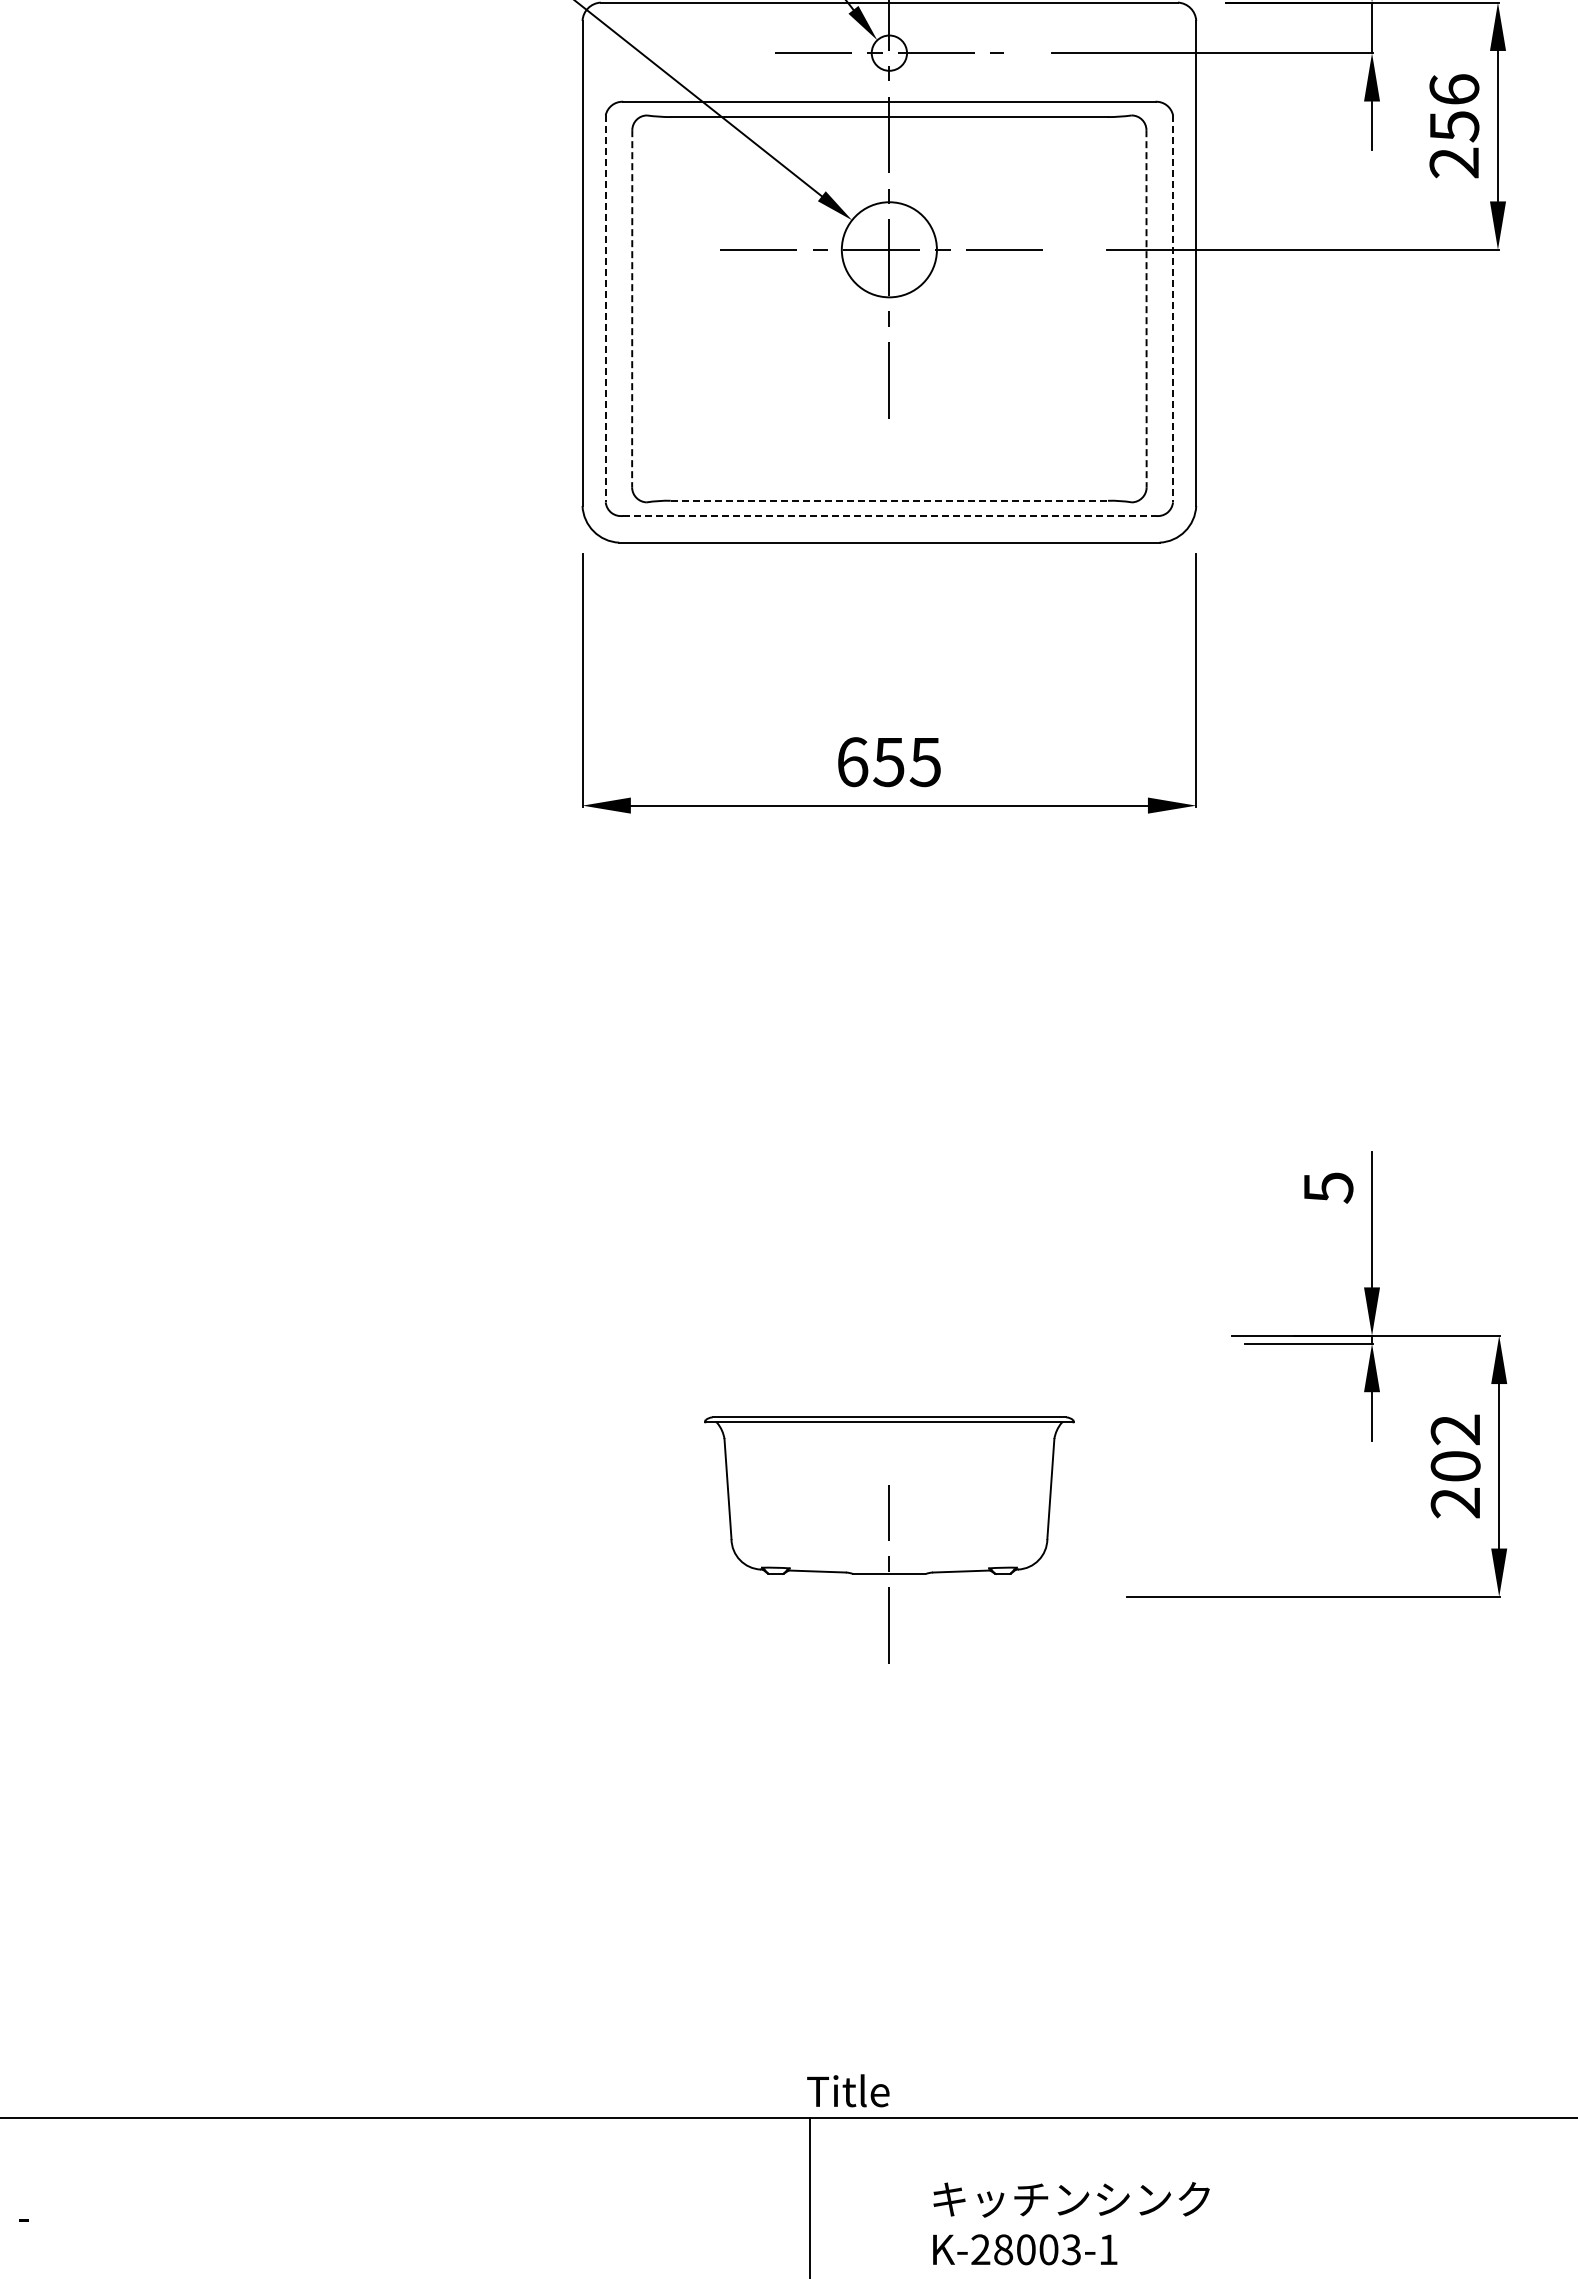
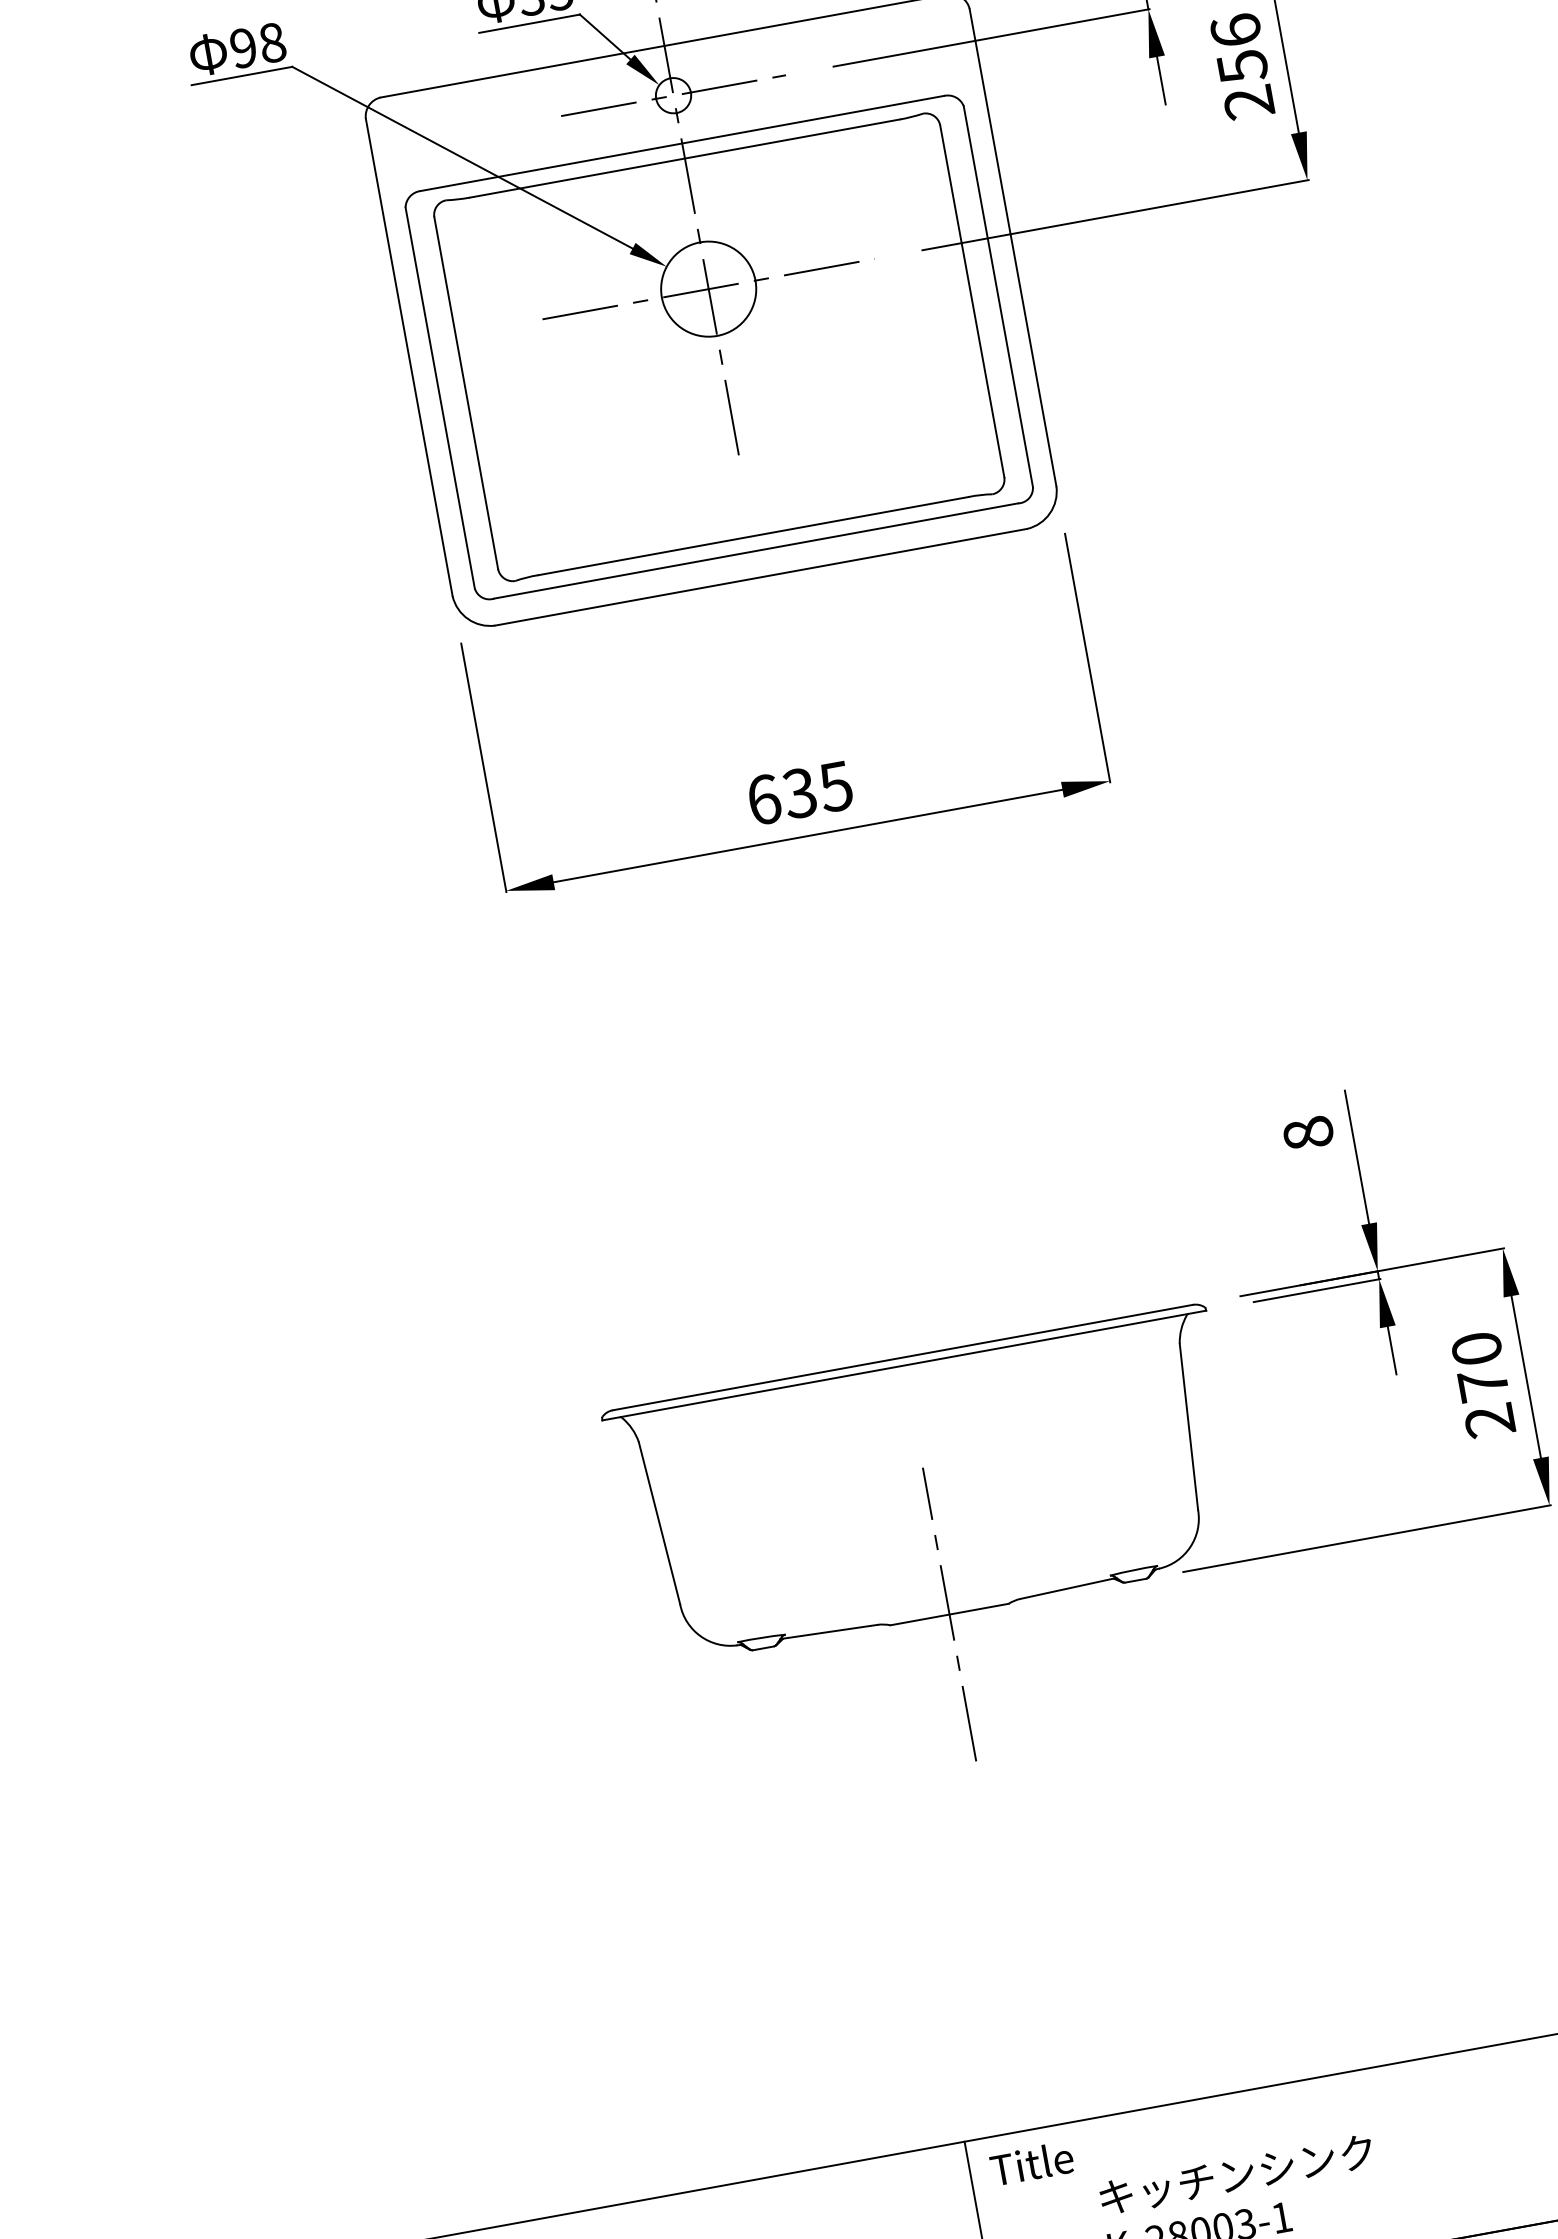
line: (605, 308) -> (439, 397), dashed -> solid
line: (632, 308) -> (466, 392), dashed -> solid
line: (1146, 308) -> (972, 300), dashed -> solid
line: (1173, 308) -> (998, 296), dashed -> solid
line: (889, 500) -> (753, 535), dashed -> solid
line: (889, 515) -> (756, 550), dashed -> solid
text: (888, 761) -> (799, 792), 655 -> 635
text: (1328, 1187) -> (1308, 1133), 5 -> 8
text: (1455, 1447) -> (1479, 1366), 202 -> 270
part: (889, 1539) -> (939, 1558), size x1.67
text: (848, 2090) -> (1032, 2163), moved

